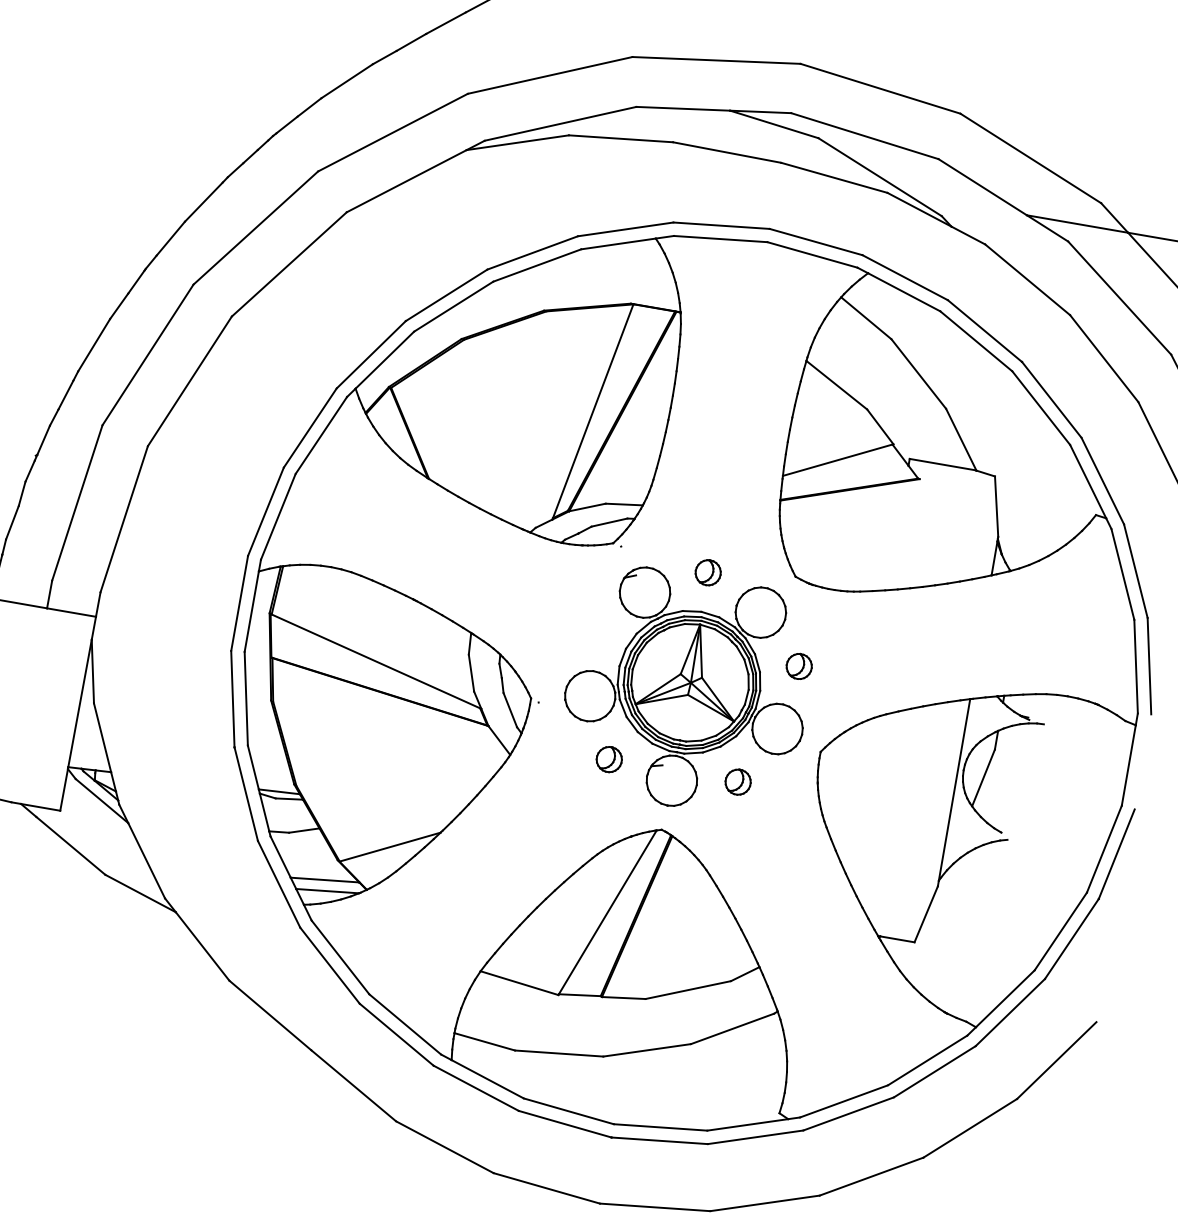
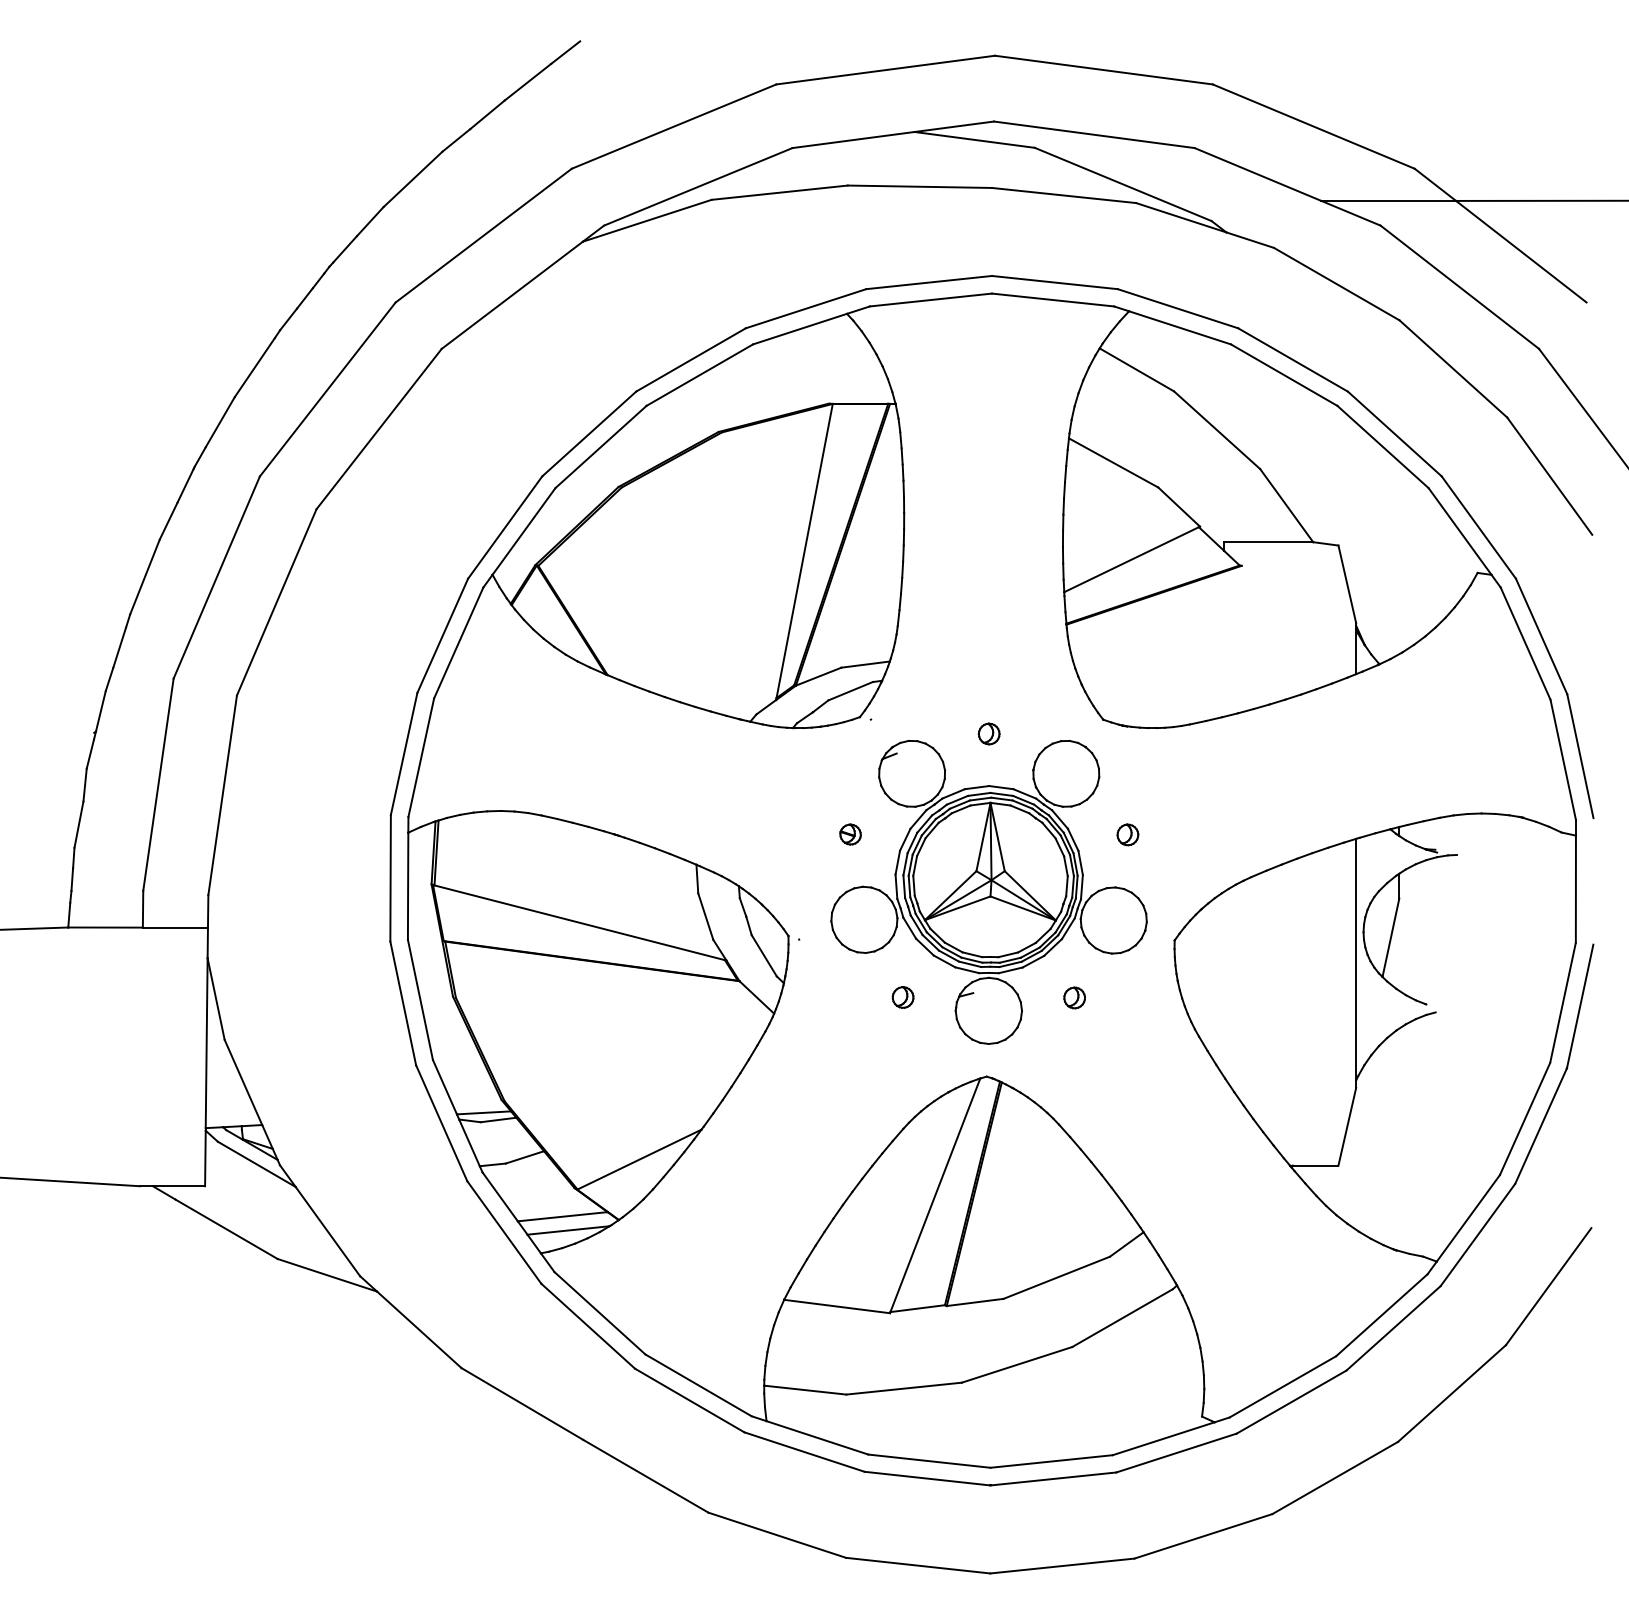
part: (707, 572) -> (988, 733), size x0.62
part: (590, 630) -> (850, 834), added
part: (799, 666) -> (1127, 834), size x0.62
part: (608, 759) -> (902, 997), size x0.62
part: (738, 781) -> (1074, 997), size x0.62

